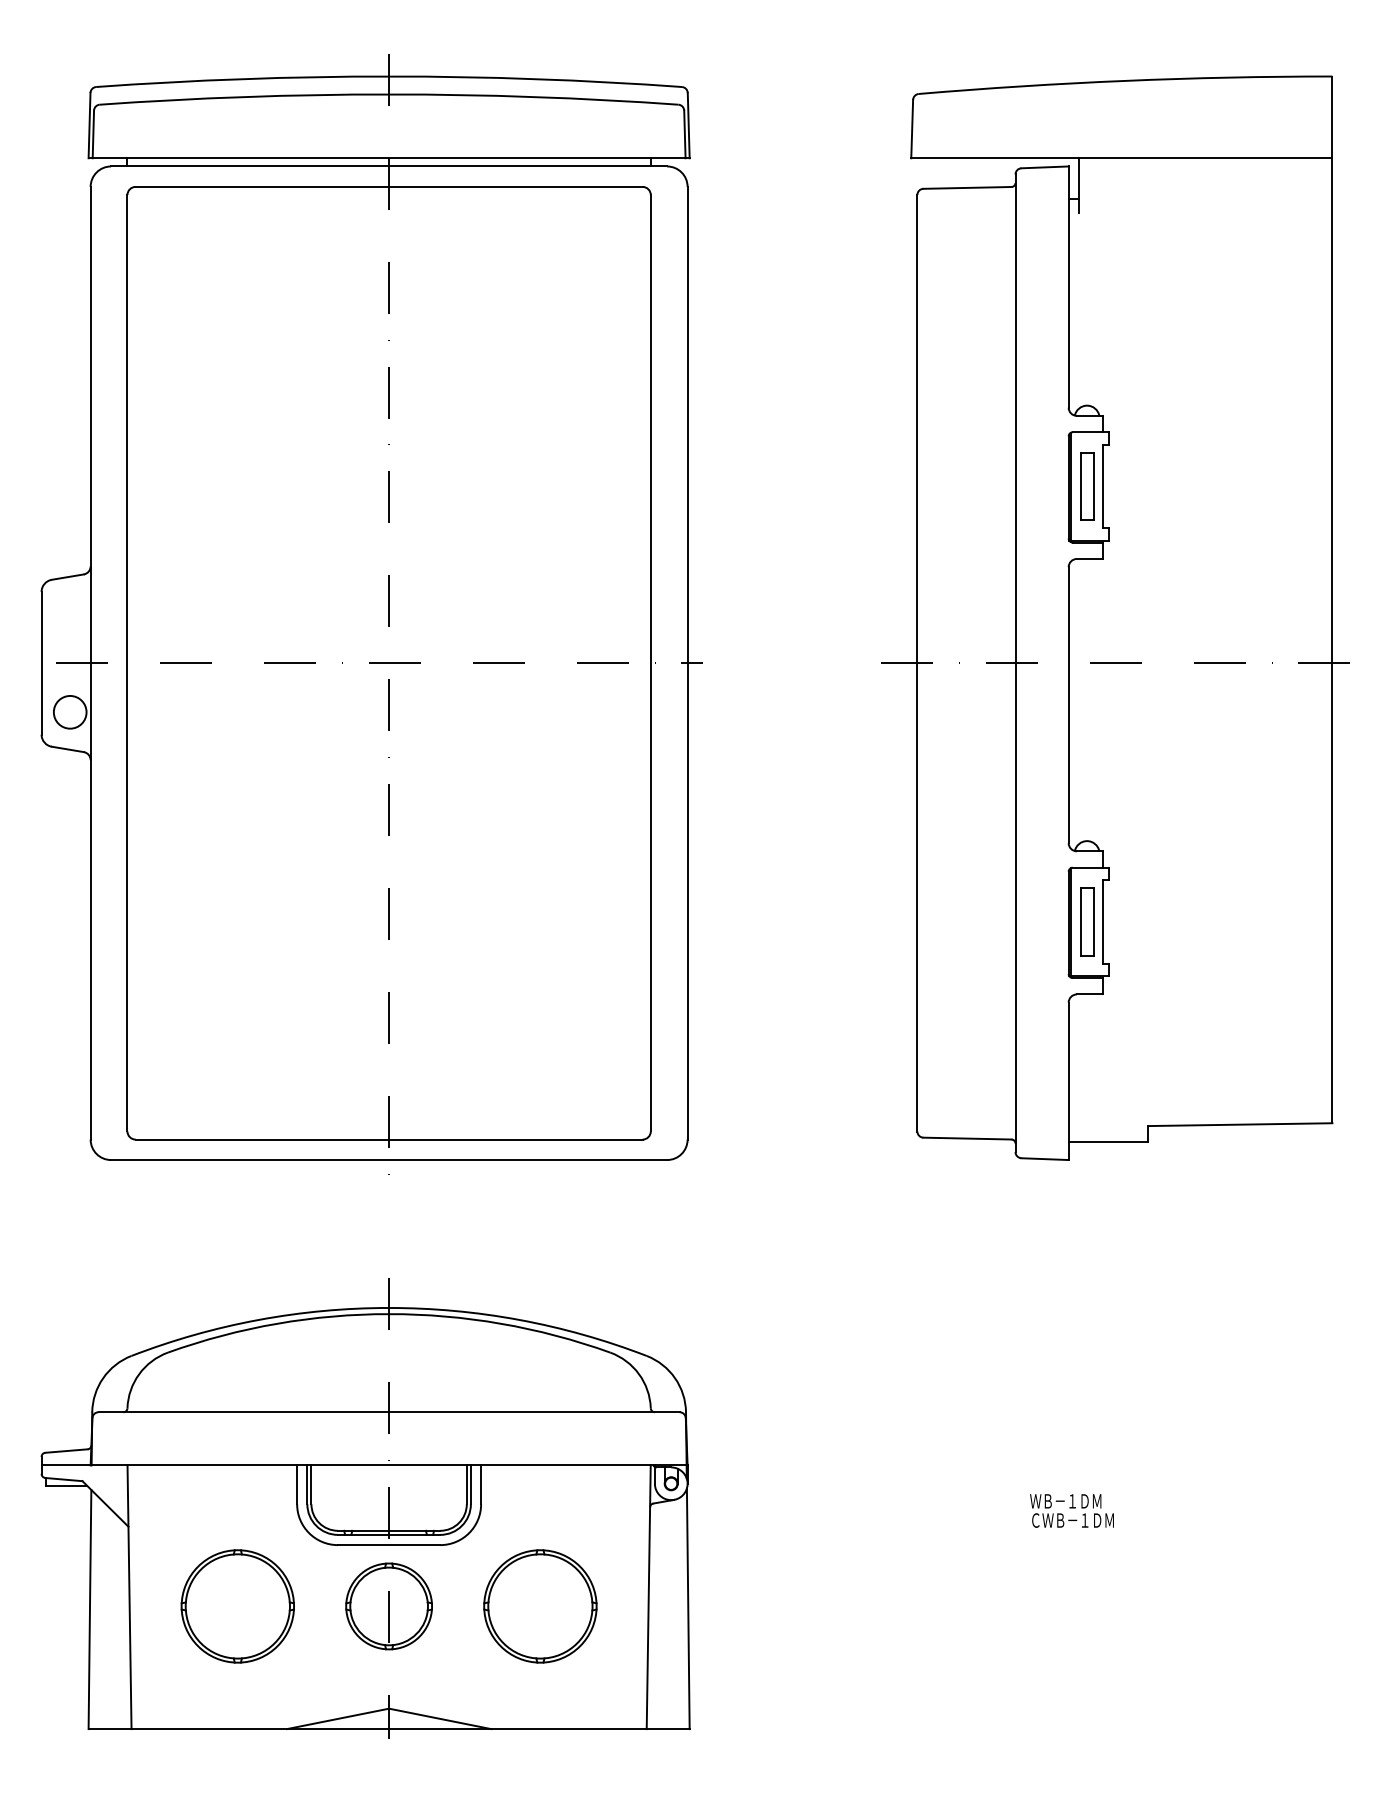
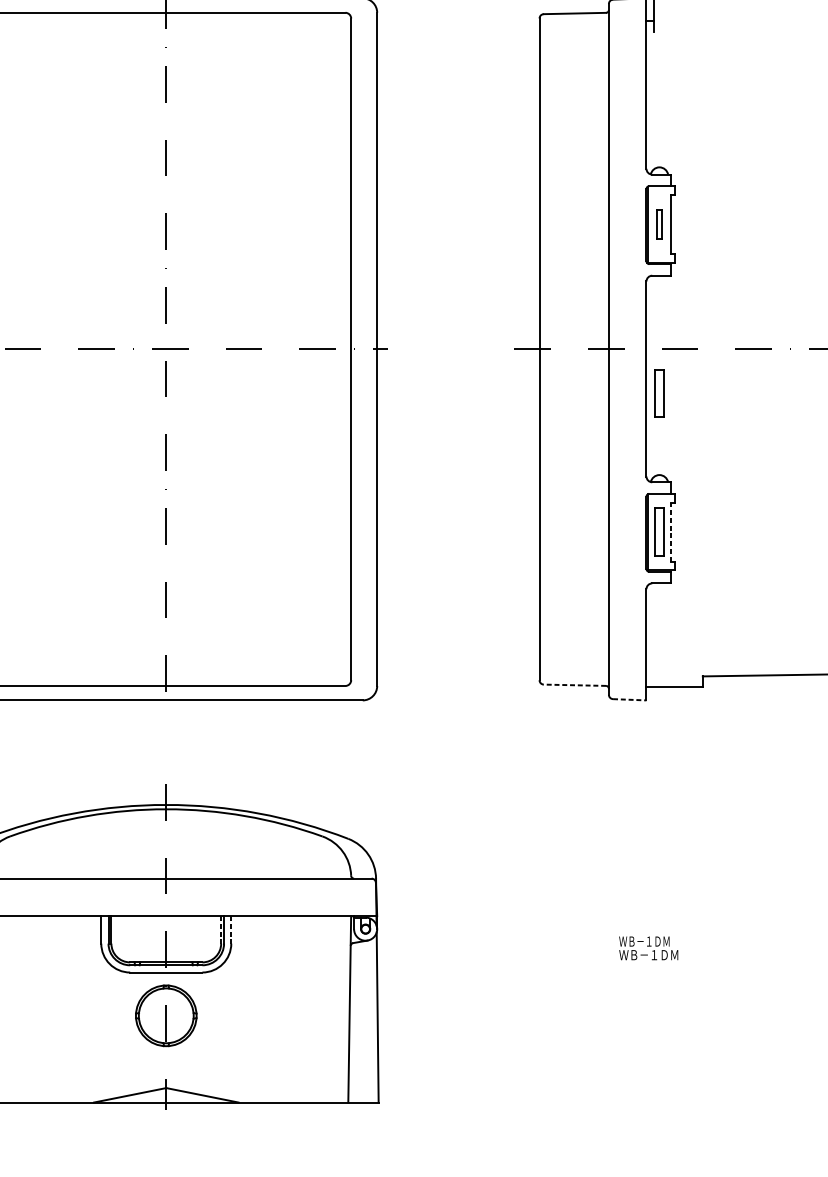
part: (1087, 486) -> (659, 224), size x0.6
part: (1087, 725) -> (659, 393), added
line: (1103, 921) -> (671, 531), solid -> dashed
line: (966, 1138) -> (574, 685), solid -> dashed
line: (1045, 1159) -> (630, 700), solid -> dashed
line: (466, 1485) -> (220, 930), solid -> dashed
line: (481, 1485) -> (231, 930), solid -> dashed
text: (1071, 1520) -> (648, 955), ＣＷＢ－１ＤＭ -> ＷＢ－１ＤＭ
part: (237, 1606) -> (59, 1015), removed
part: (540, 1606) -> (273, 1015), removed

